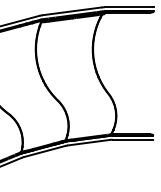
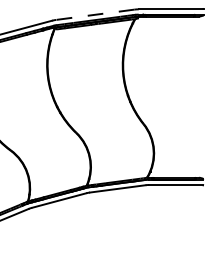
line: (71, 11) -> (94, 14), solid -> dashed

